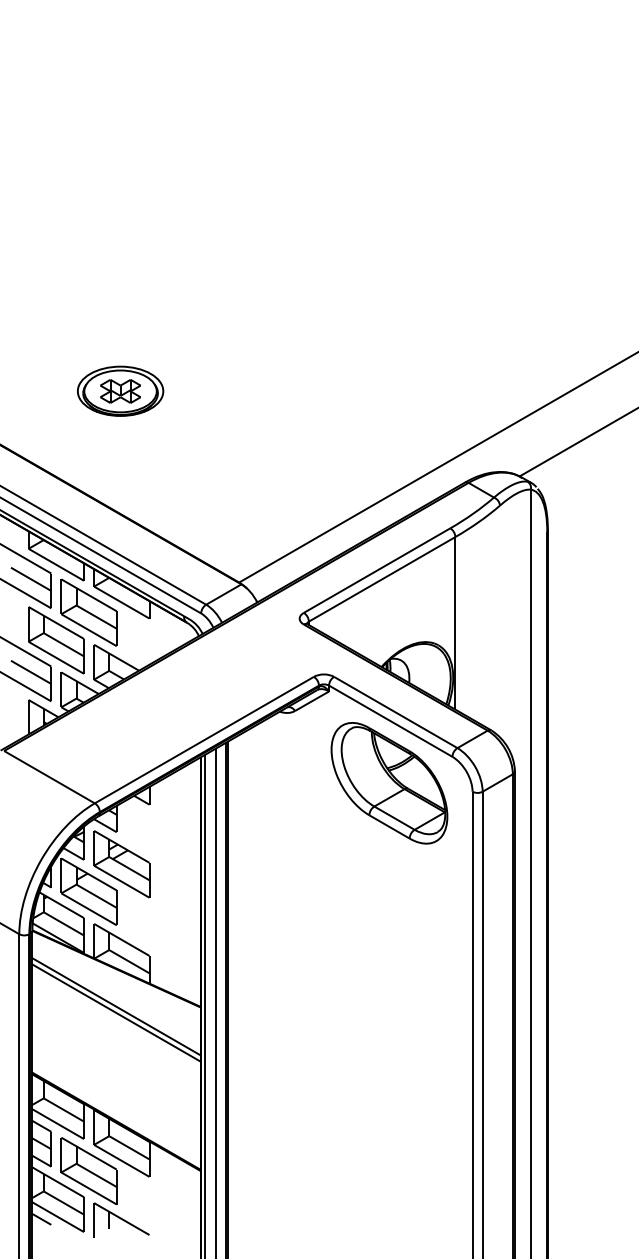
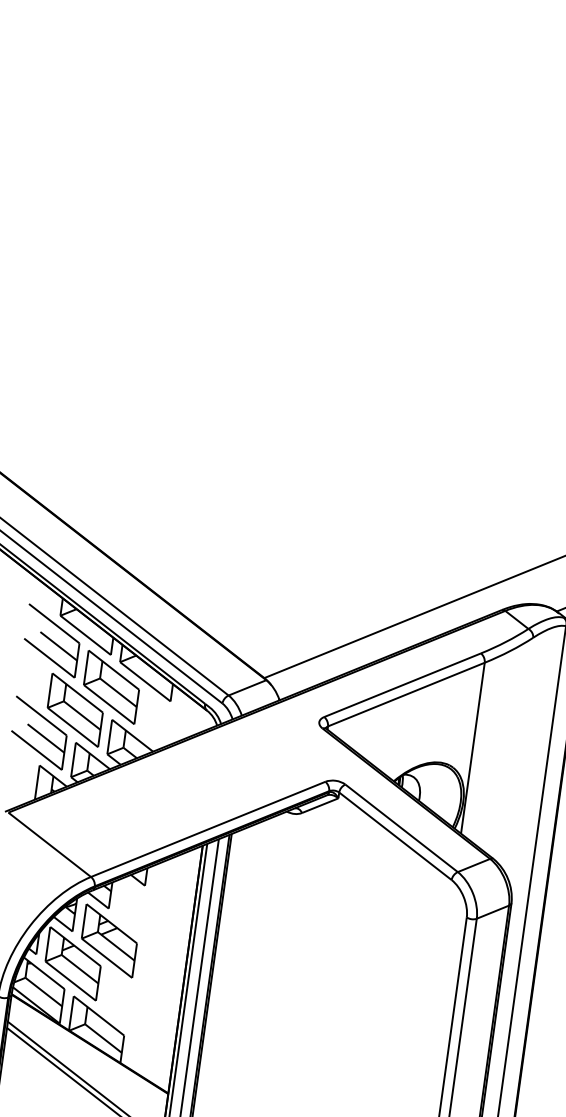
part: (120, 390) -> (173, 471), removed
part: (389, 783) -> (385, 897), removed

